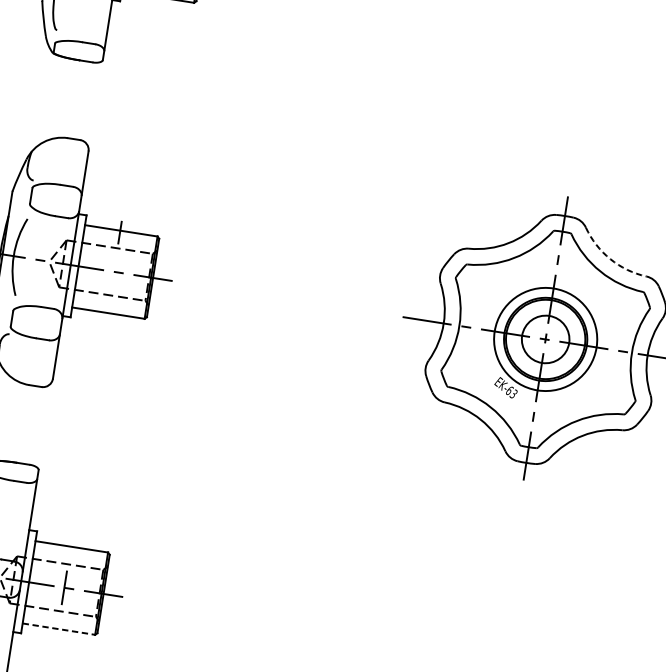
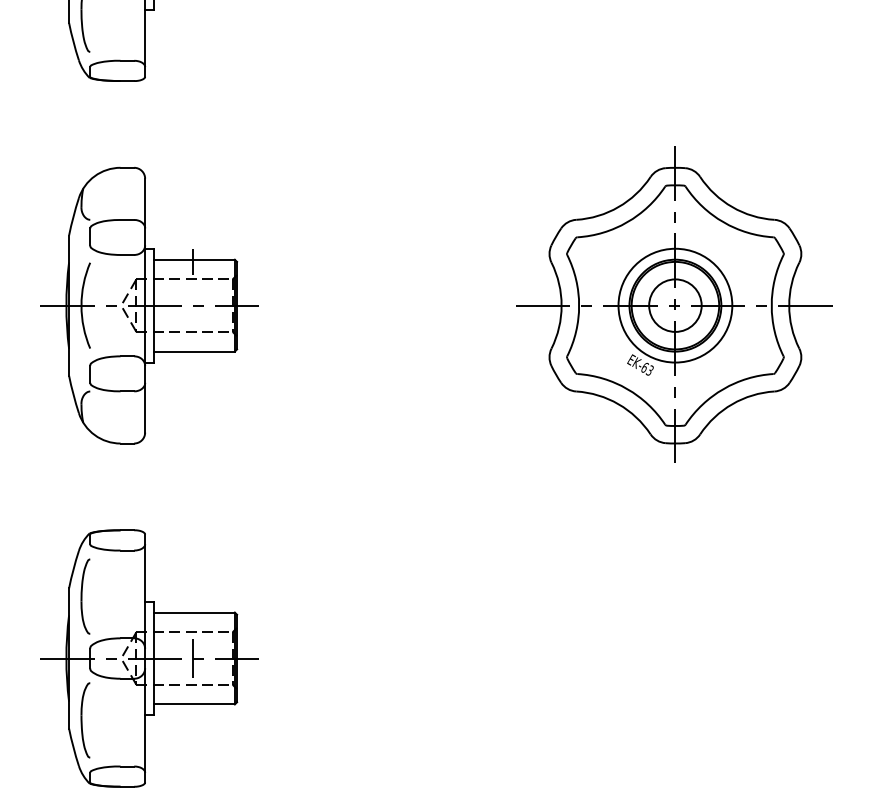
arc: (610, 259) -> (732, 207), dashed -> solid
line: (59, 629) -> (194, 704), dashed -> solid

